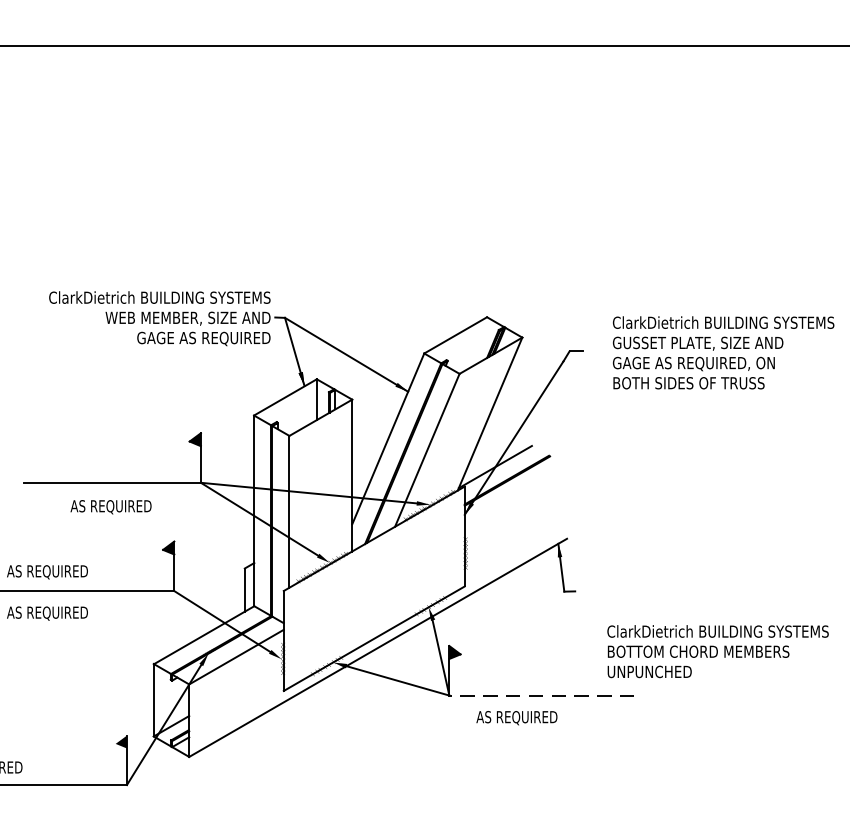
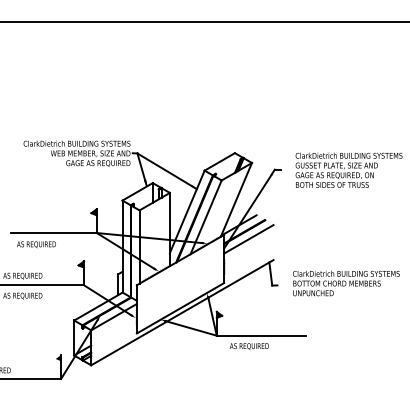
line: (515, 496) -> (248, 239), added
text: (111, 506) -> (36, 244), moved
text: (718, 651) -> (346, 283), moved
line: (542, 695) -> (261, 335), dashed -> solid

